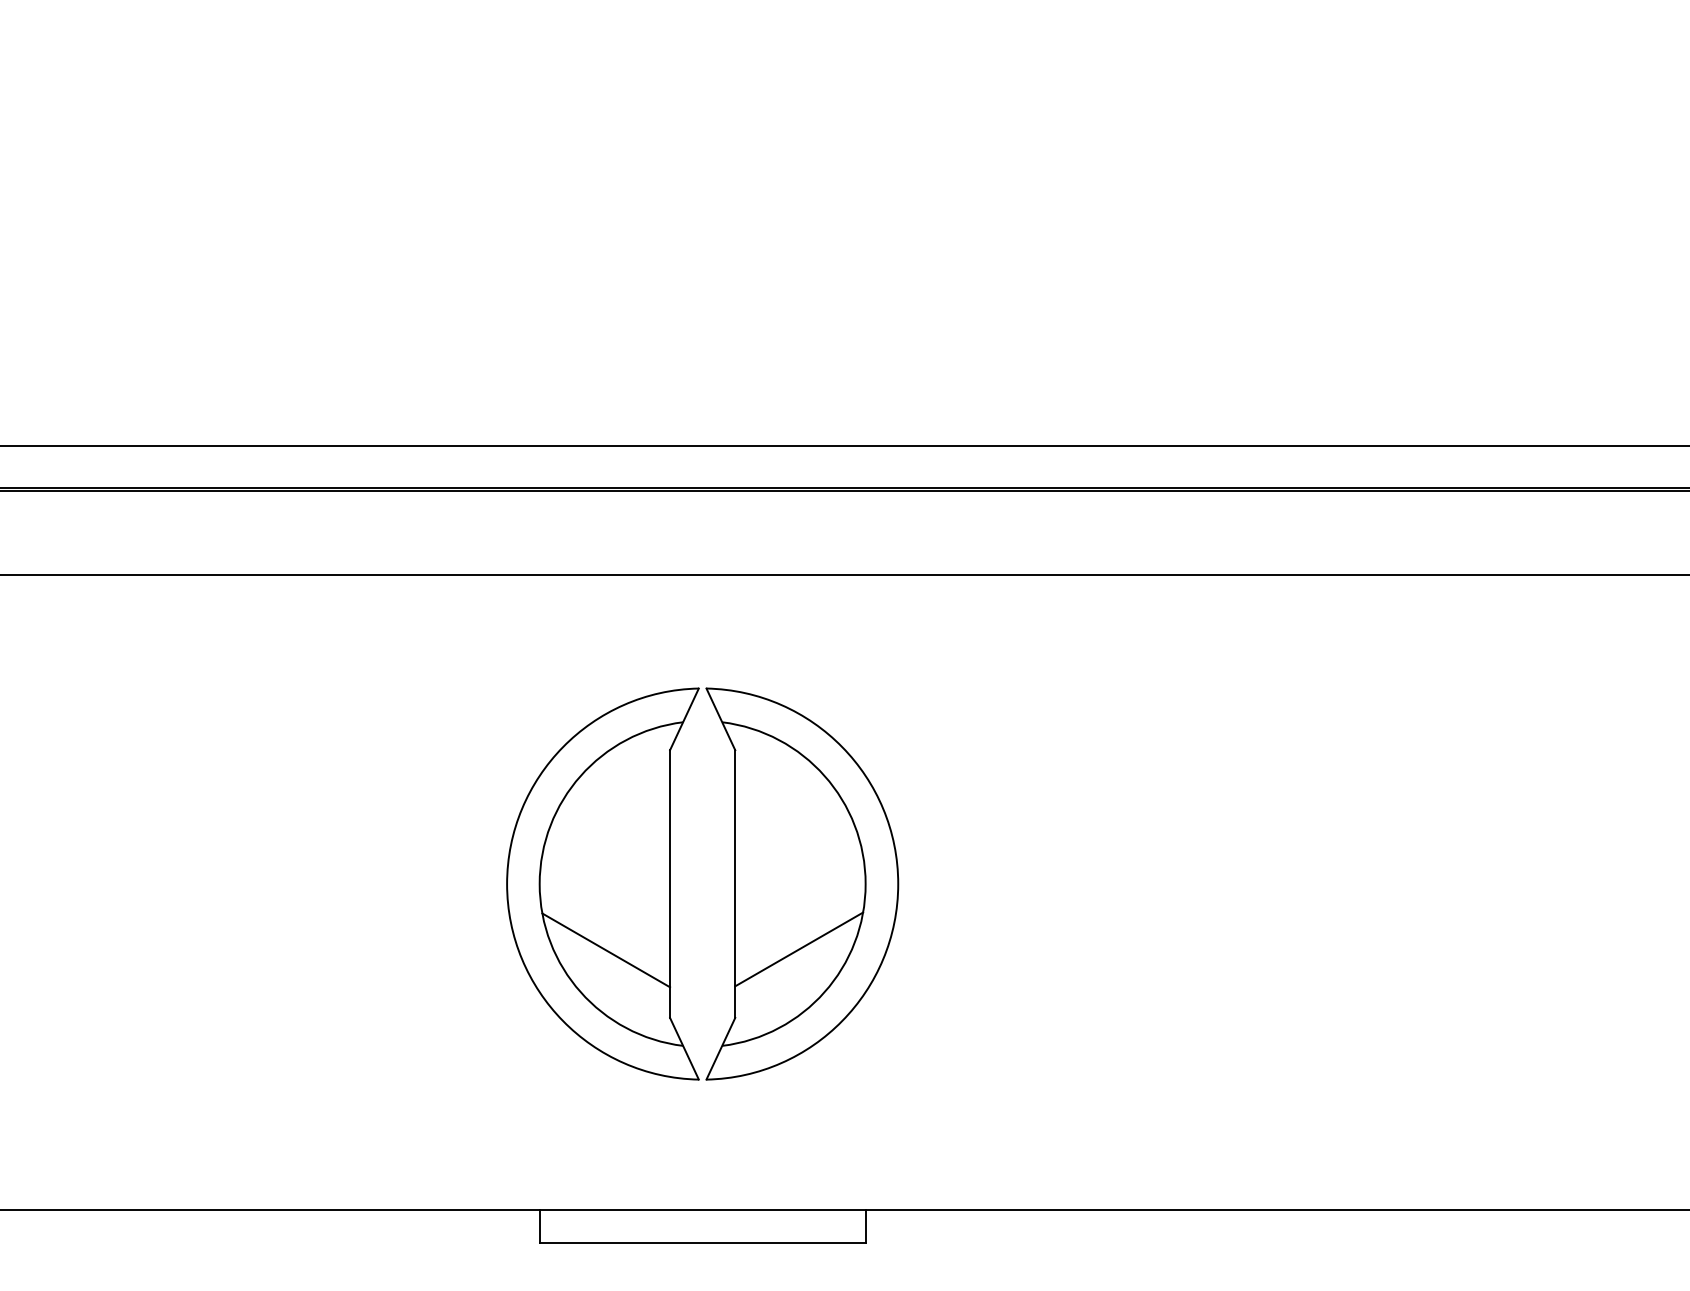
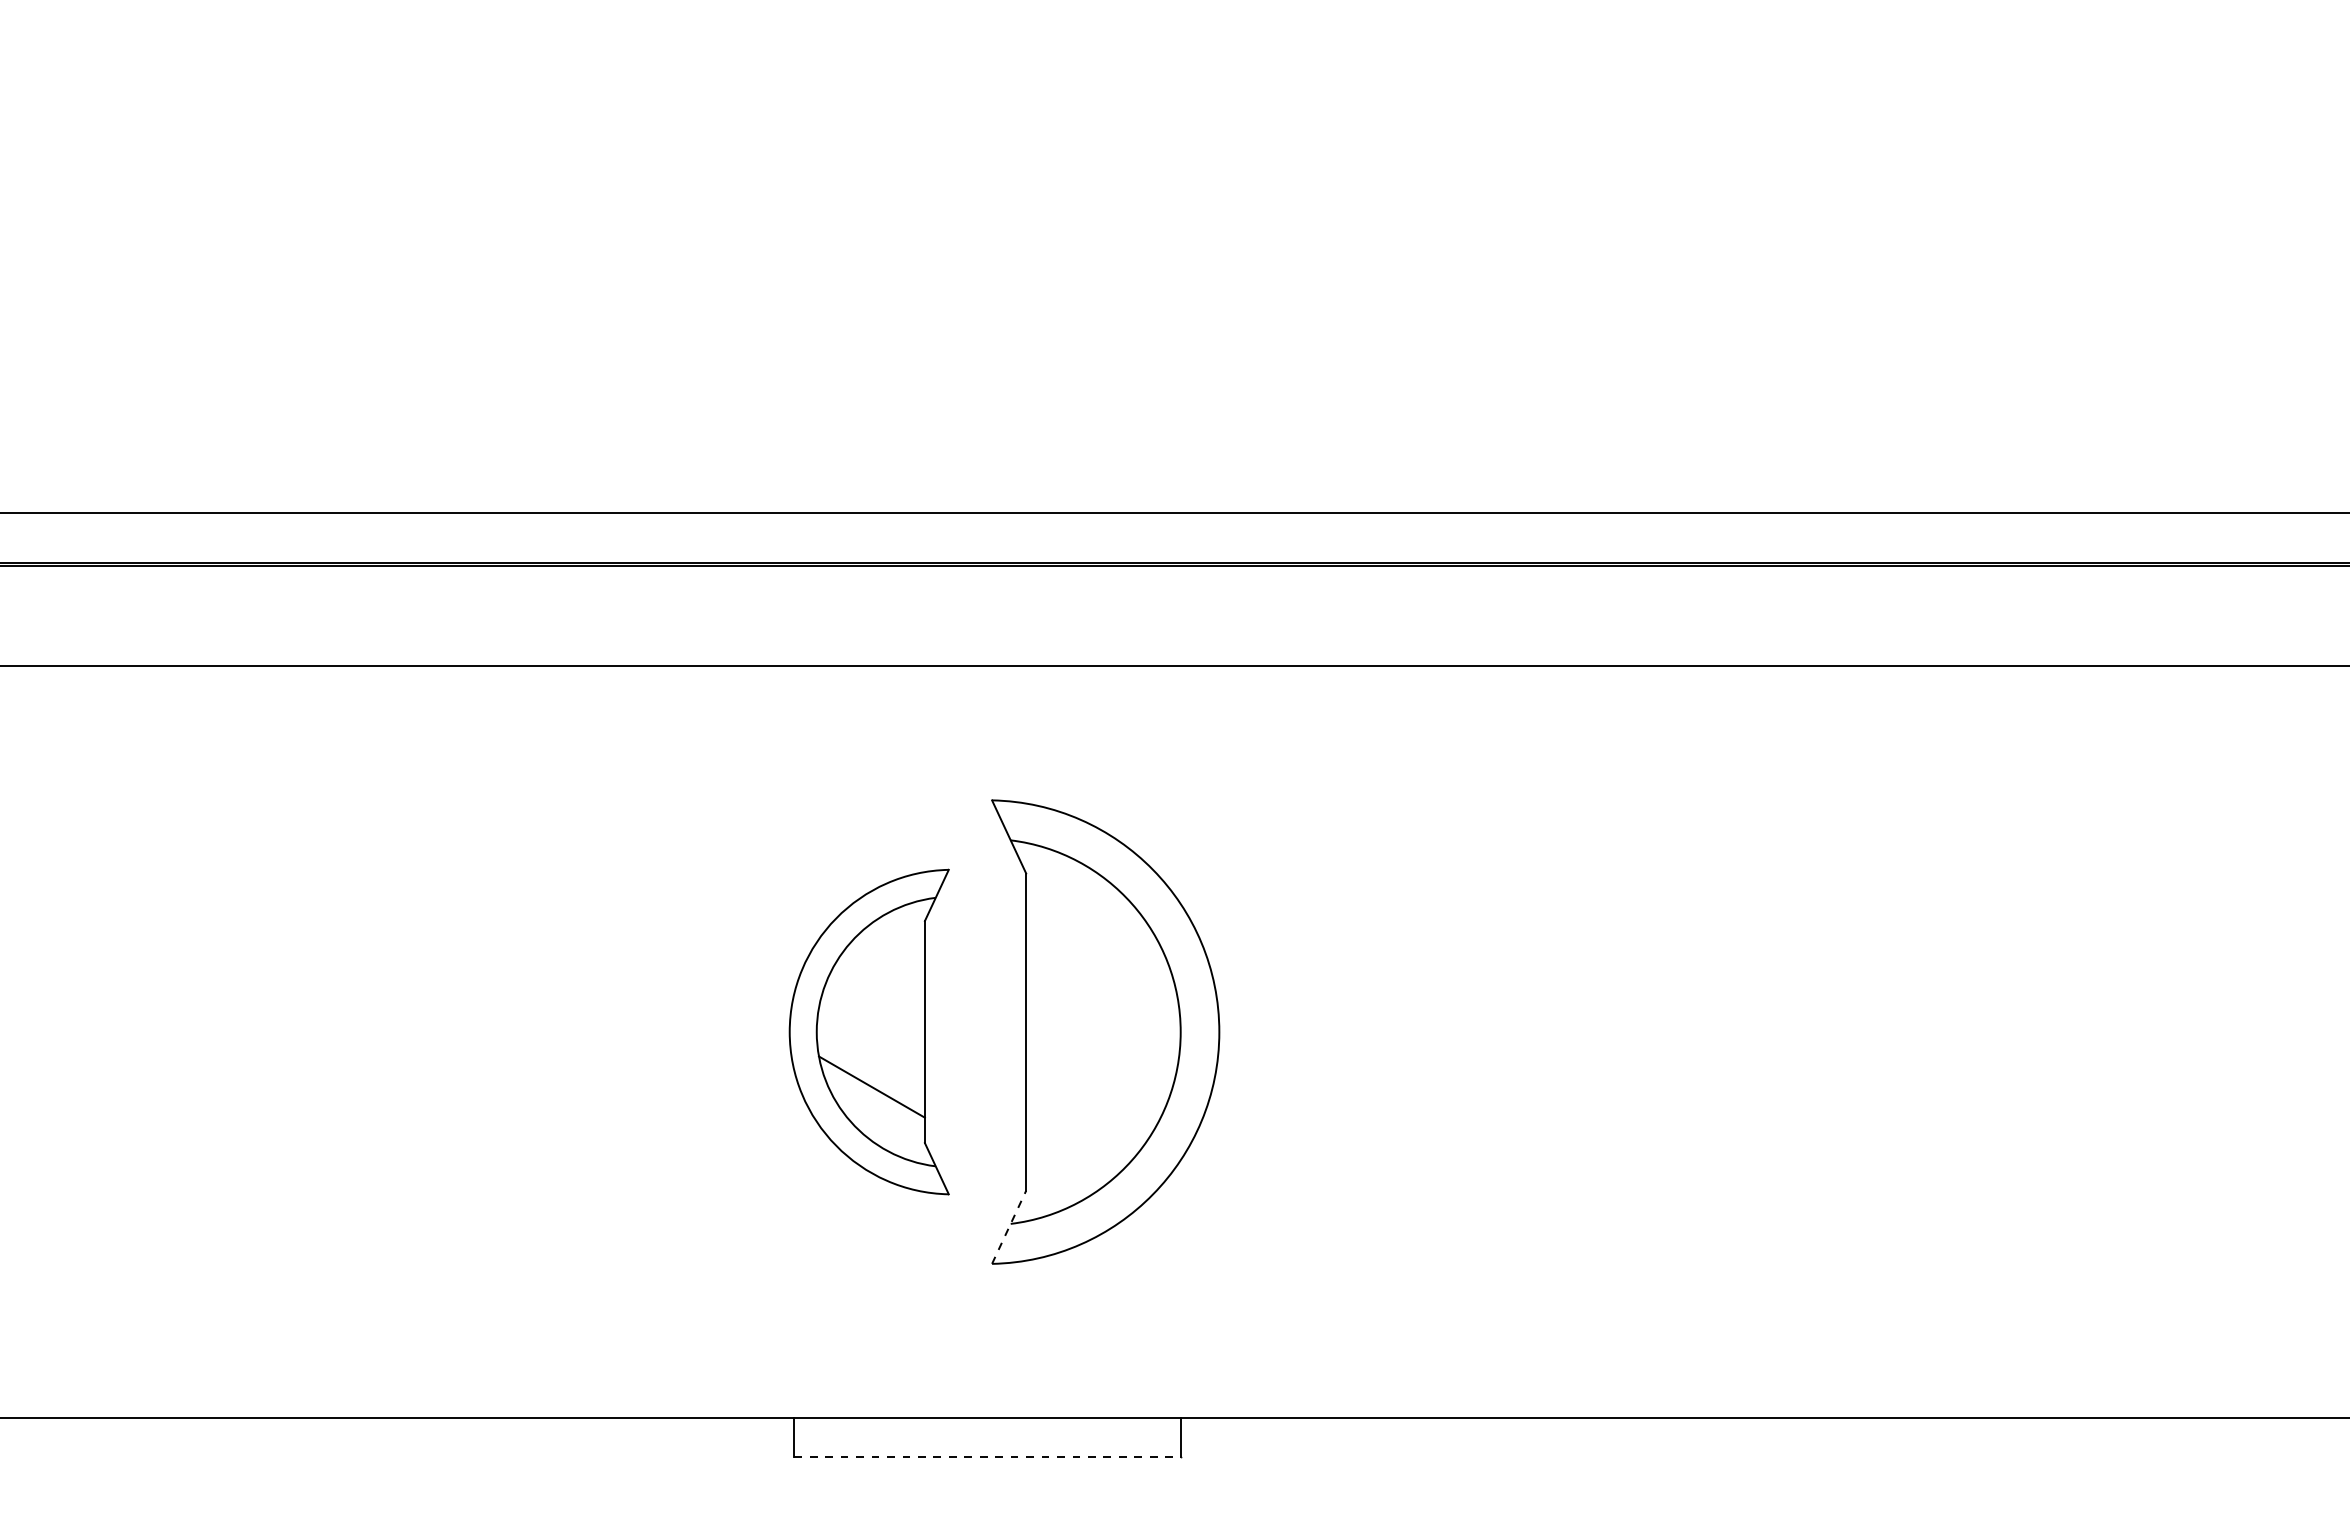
part: (602, 883) -> (868, 1031), size x0.7
line: (798, 949) -> (1101, 1109), removed
line: (721, 1048) -> (1009, 1226), solid -> dashed
line: (703, 1242) -> (988, 1457), solid -> dashed

